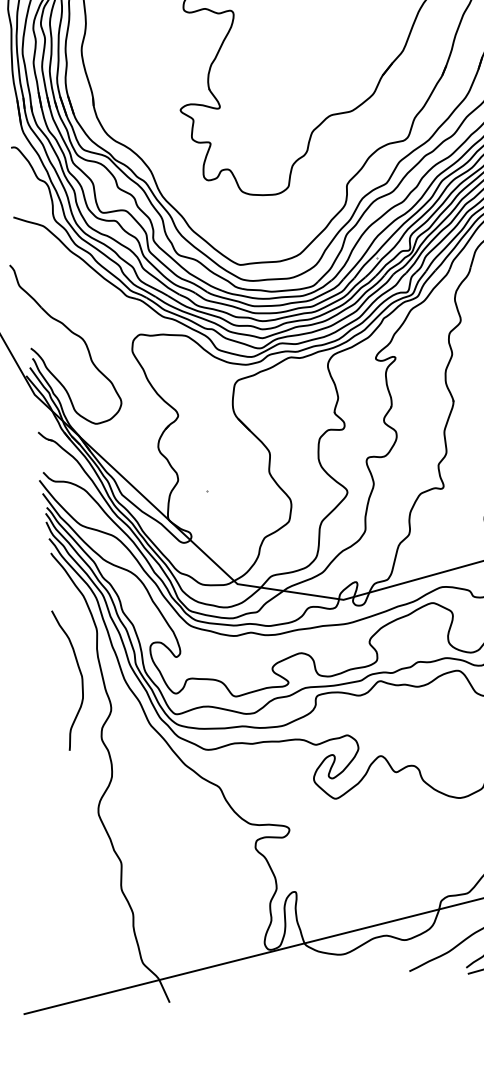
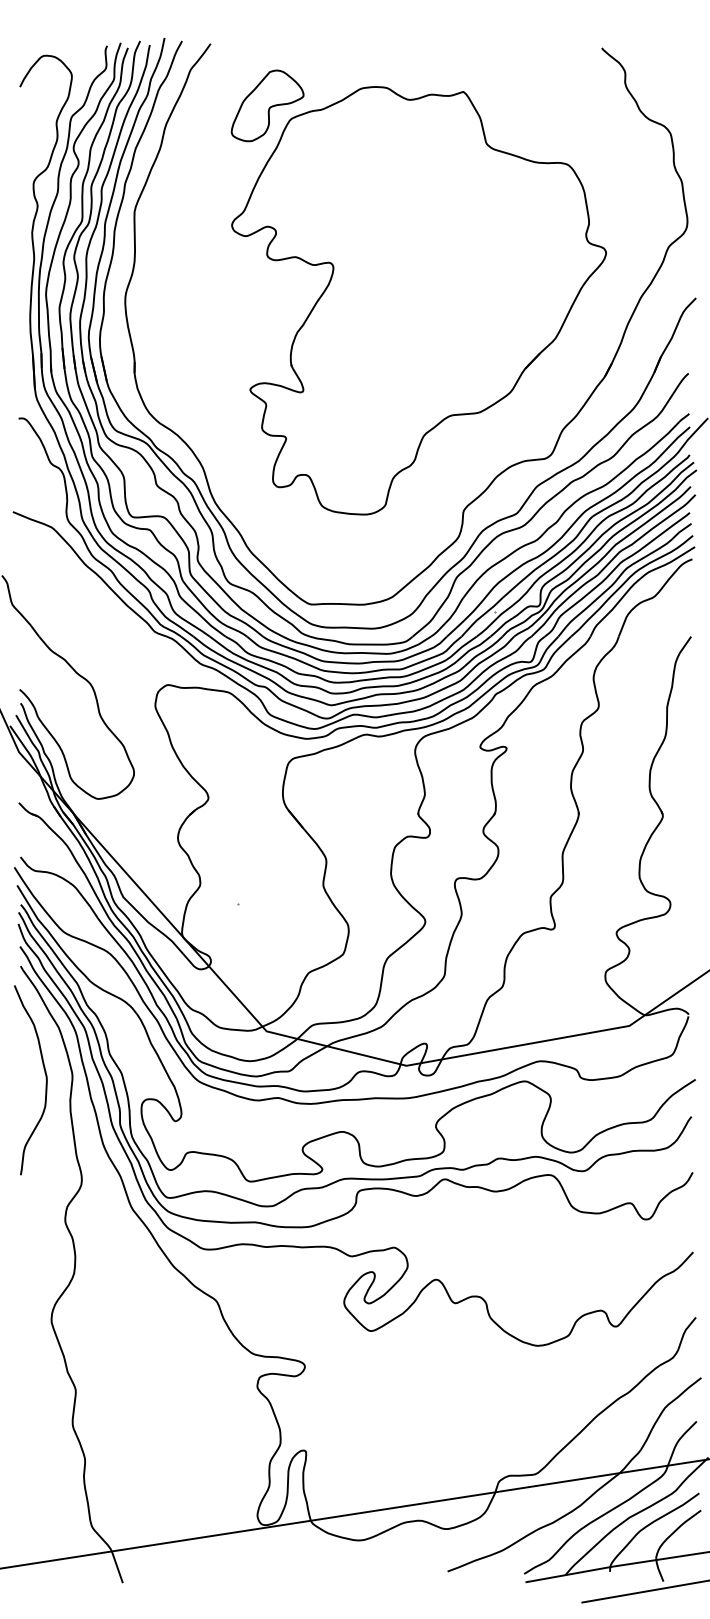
curve: (81, 678) -> (45, 1079), moved

